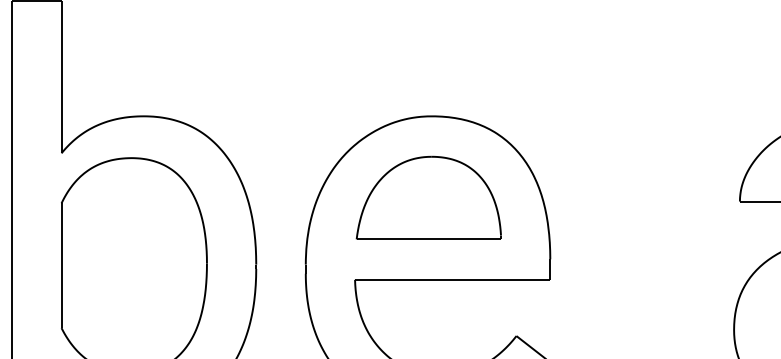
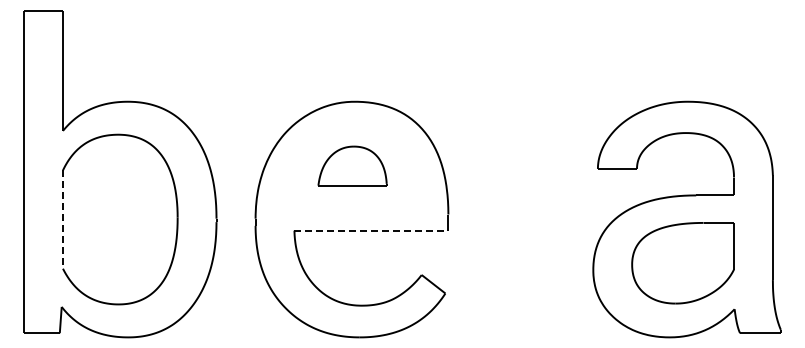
part: (428, 197) -> (352, 165), size x0.6
line: (62, 266) -> (63, 220), solid -> dashed
line: (452, 279) -> (371, 230), solid -> dashed

